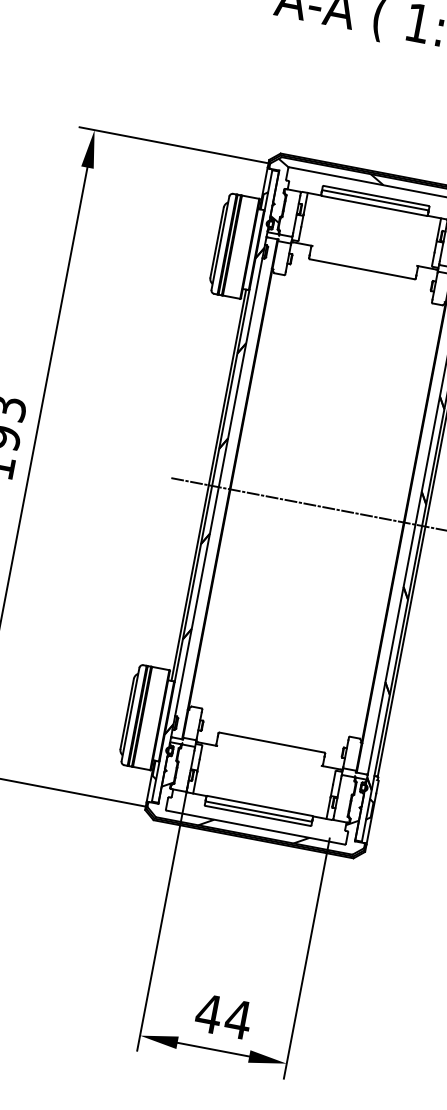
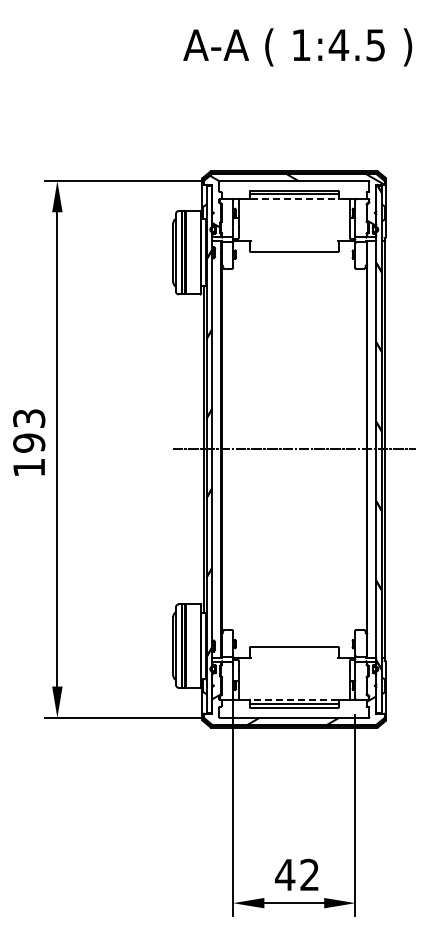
line: (374, 206) -> (294, 199), solid -> dashed
line: (260, 805) -> (294, 699), solid -> dashed
text: (238, 1018) -> (309, 874), 44 -> 42

